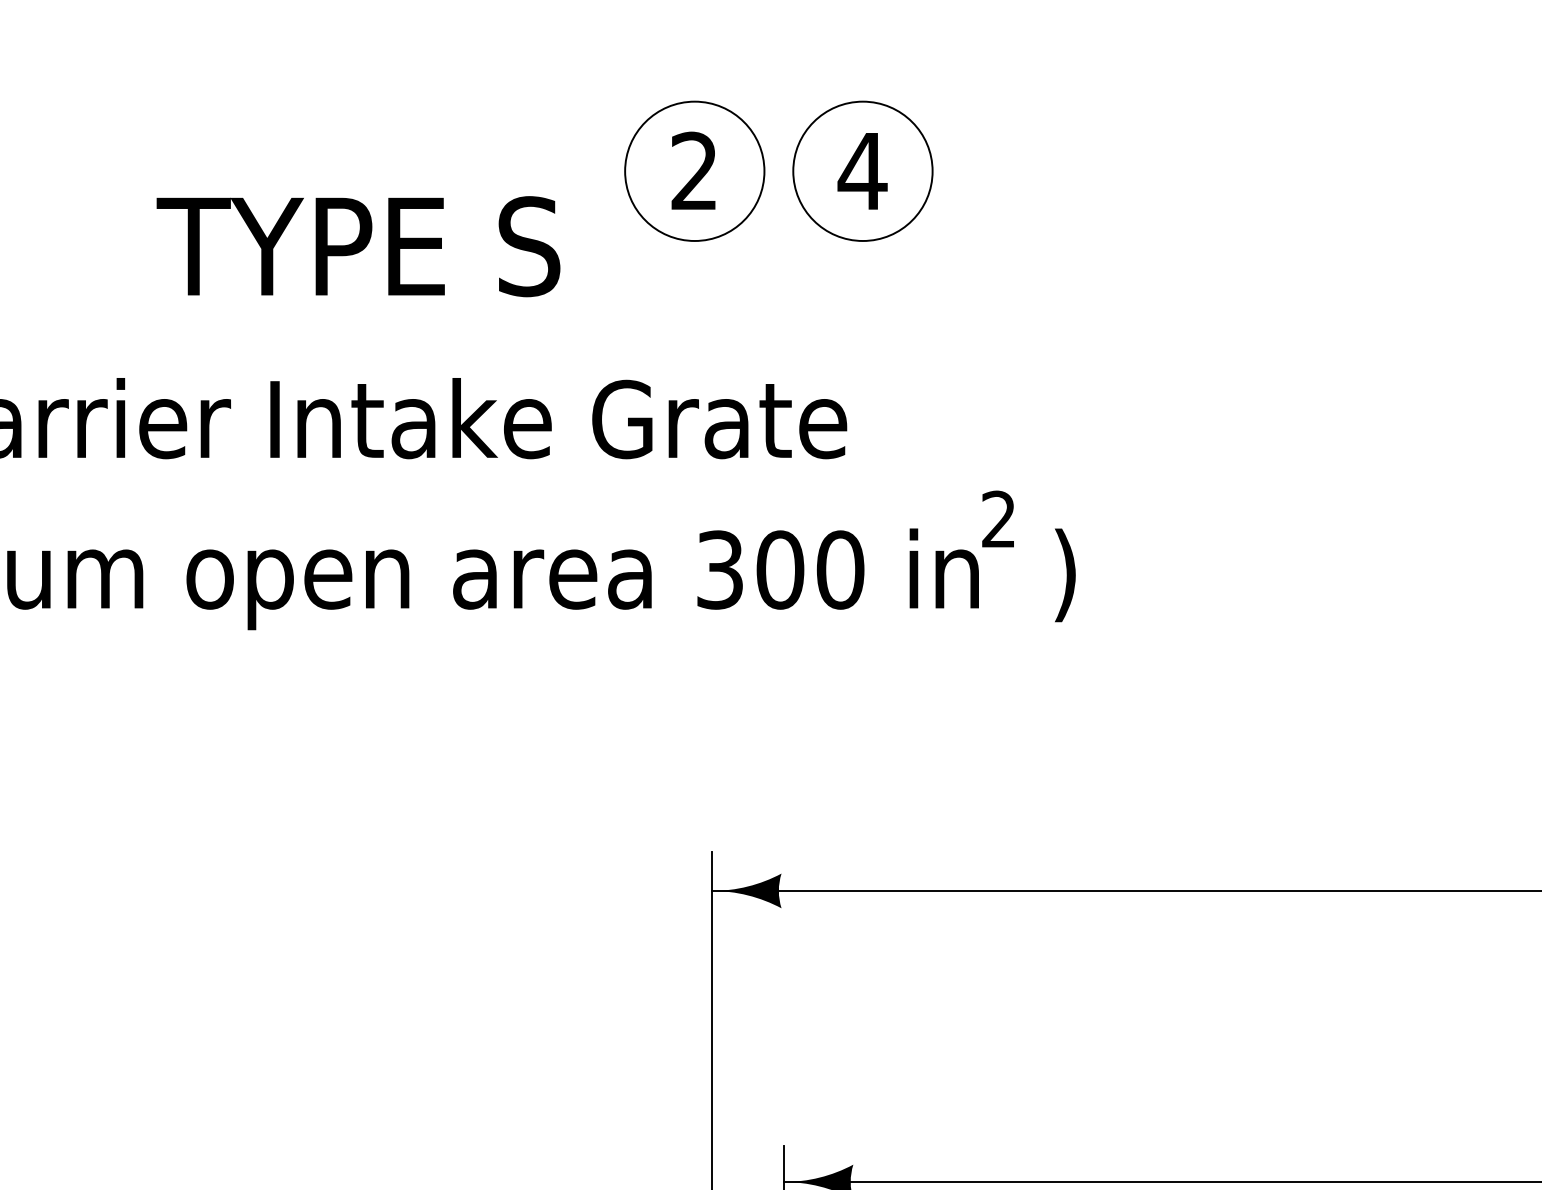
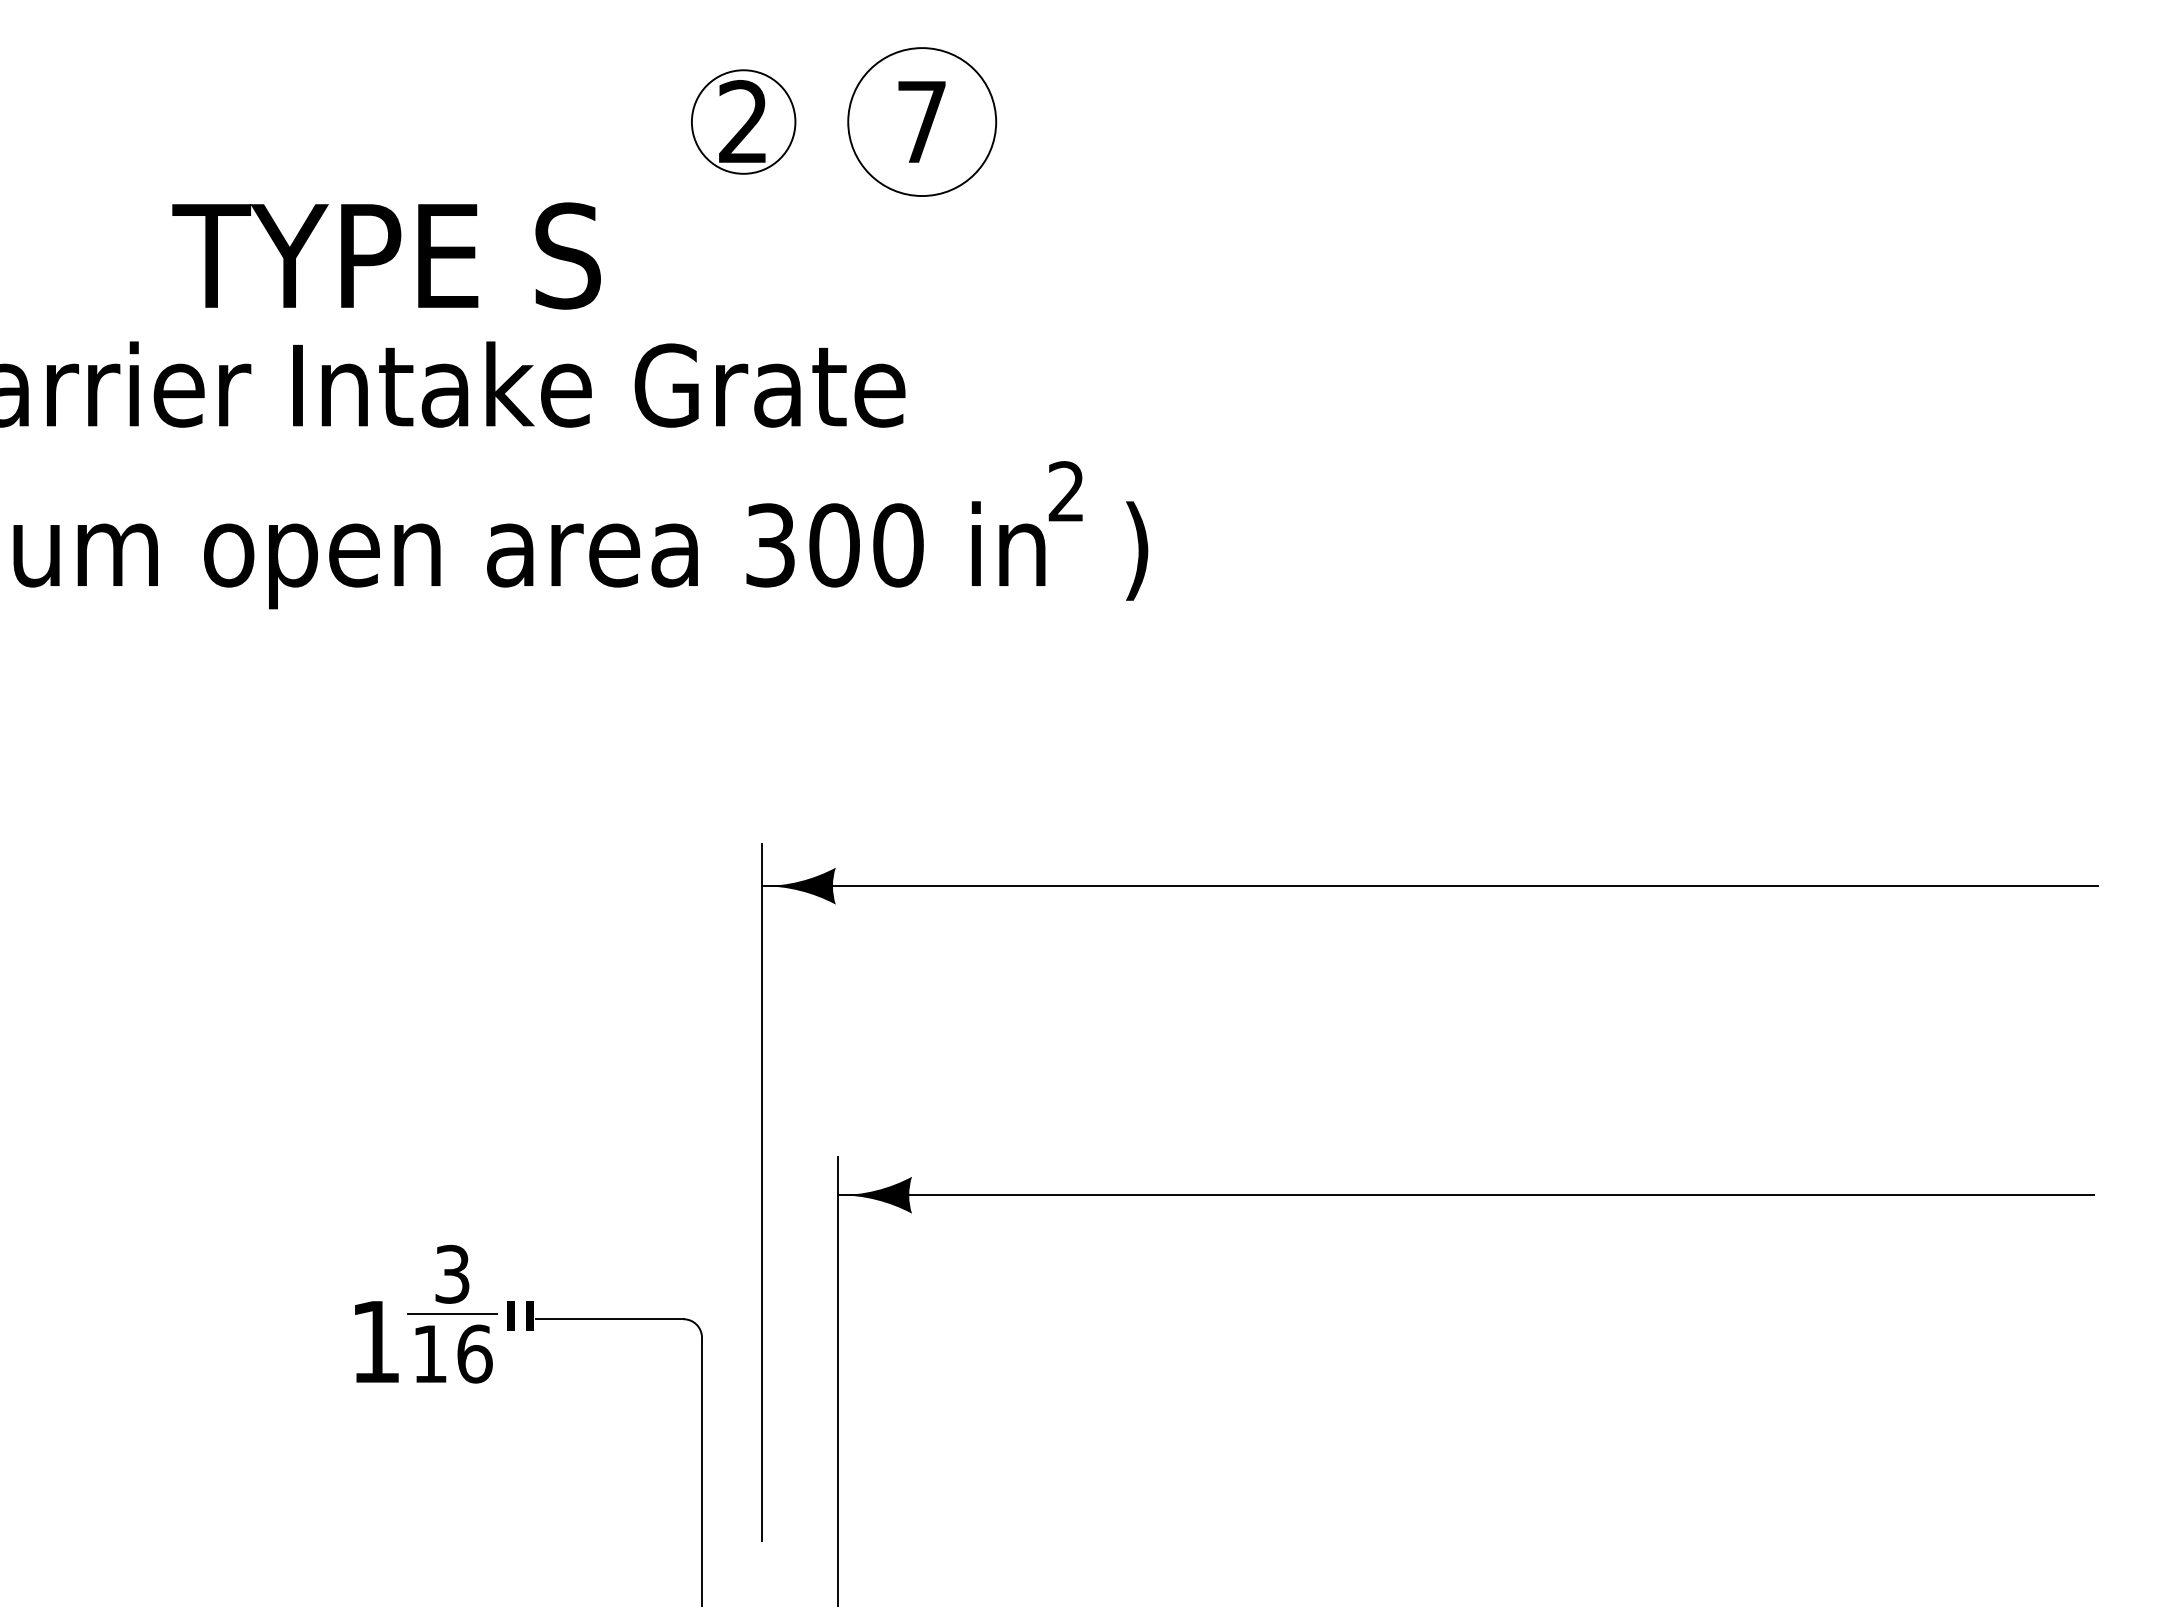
text: (862, 170) -> (921, 121), 4 -> 7
circle: (694, 171) -> (743, 122), size x0.7
text: (358, 246) -> (386, 255), moved

